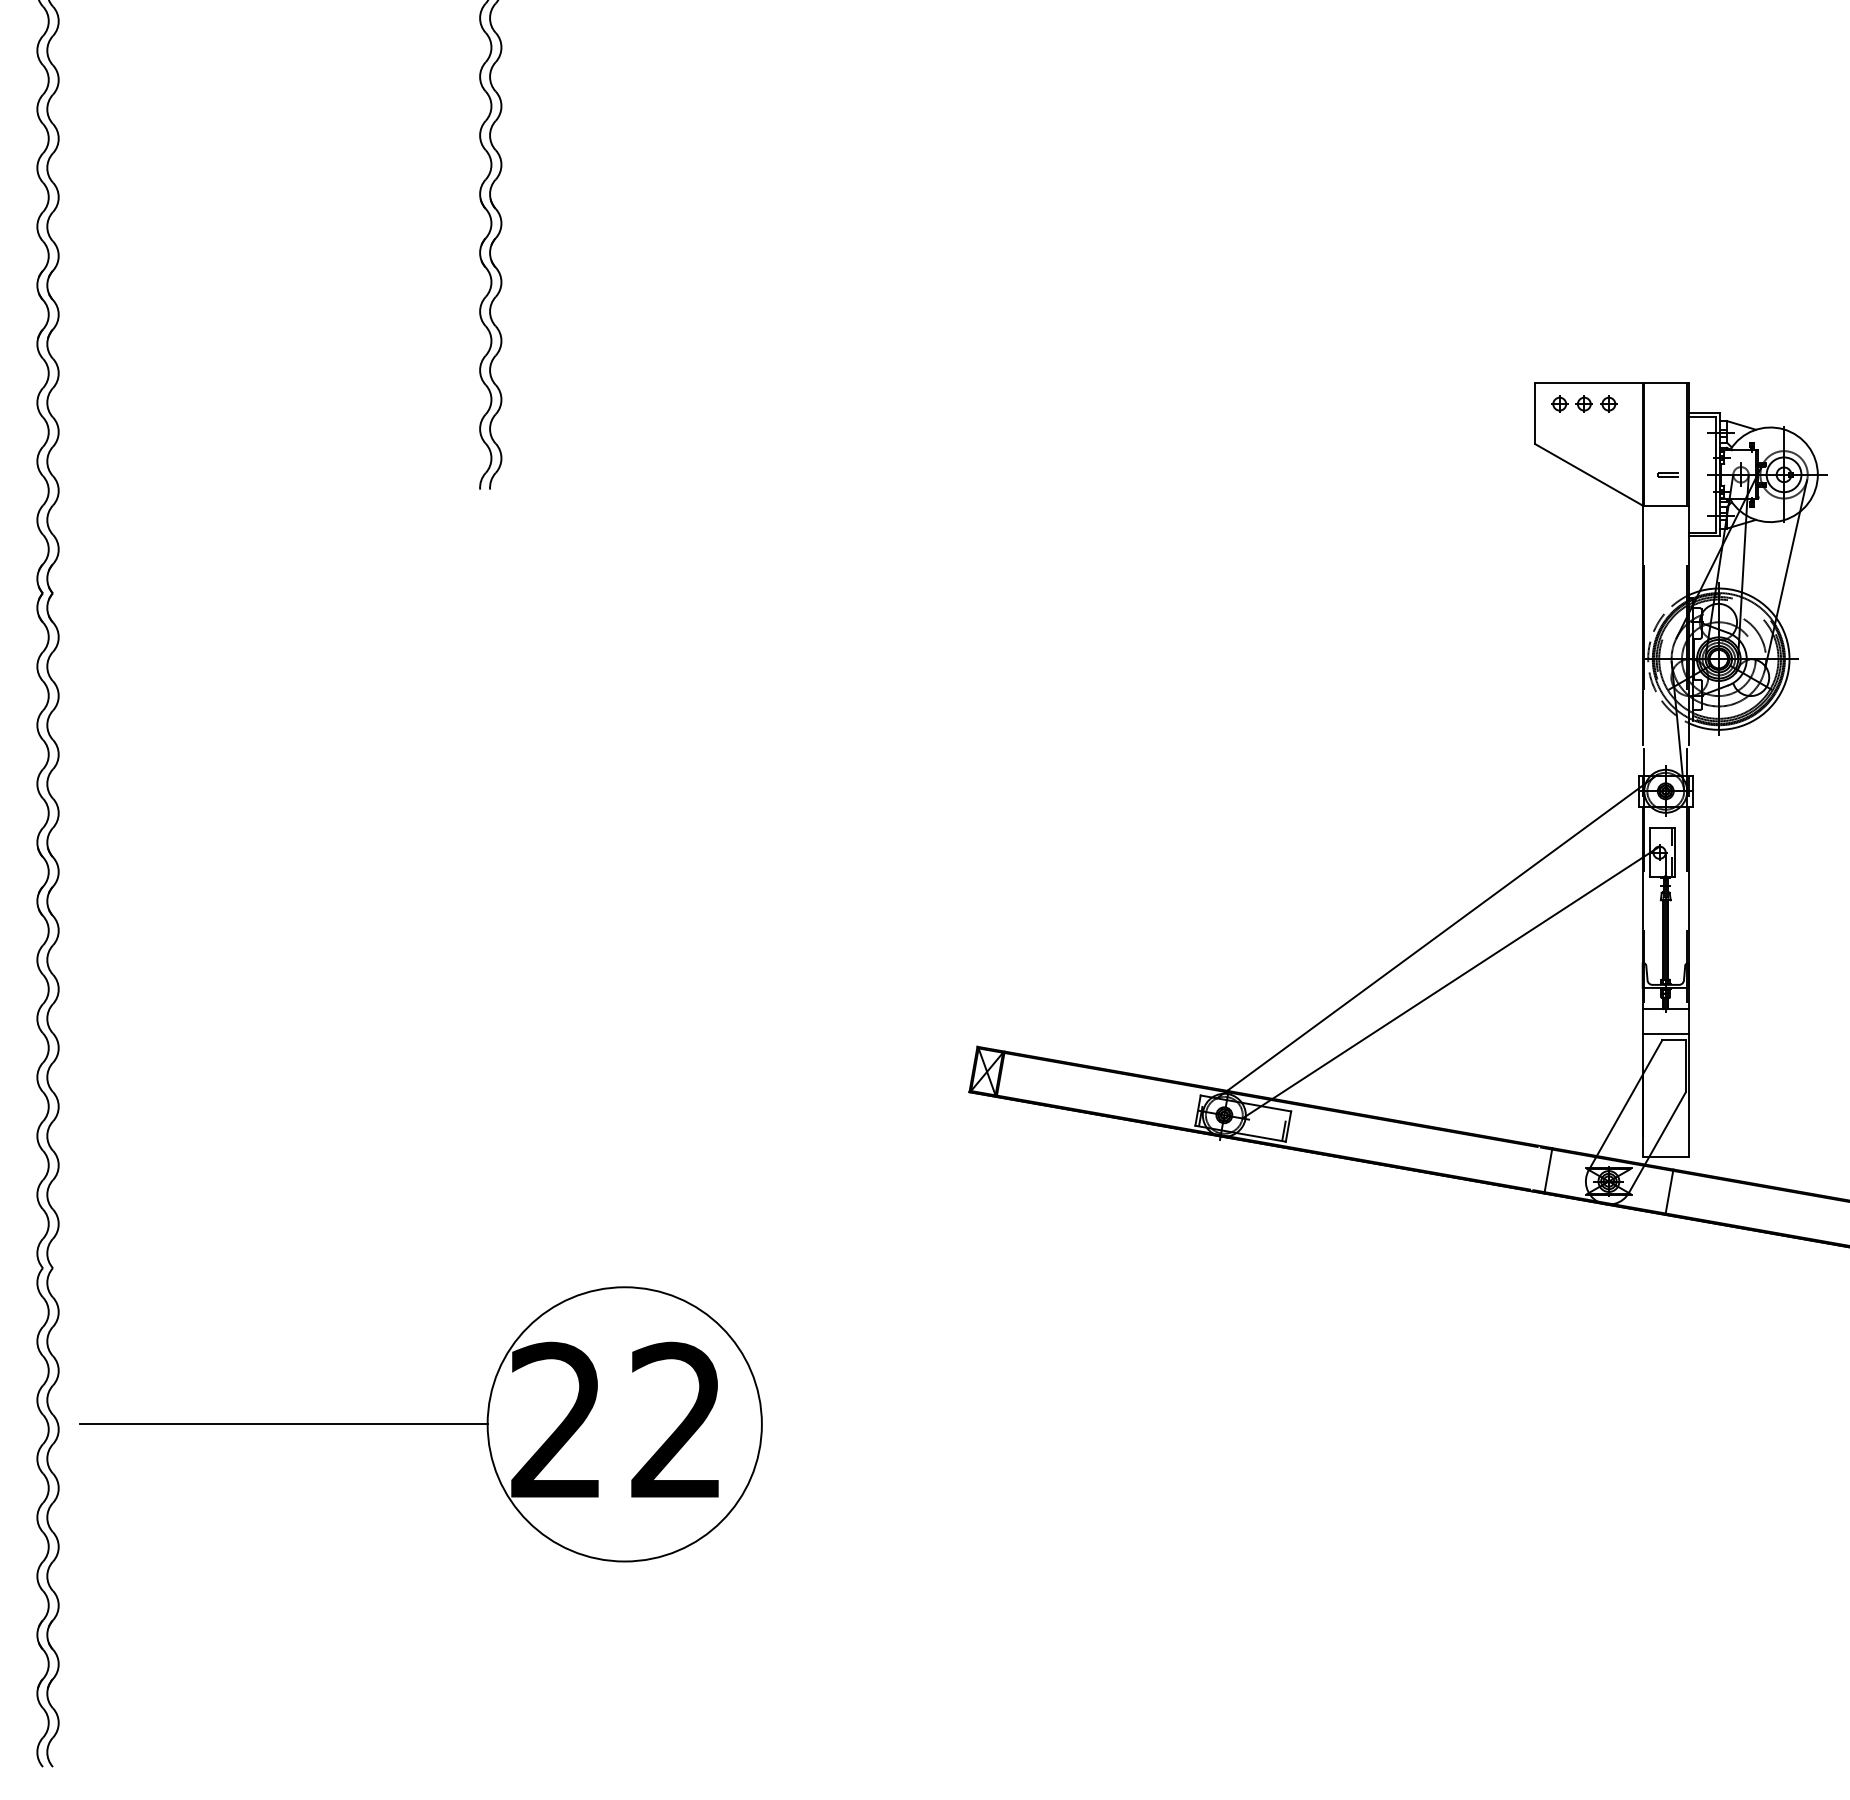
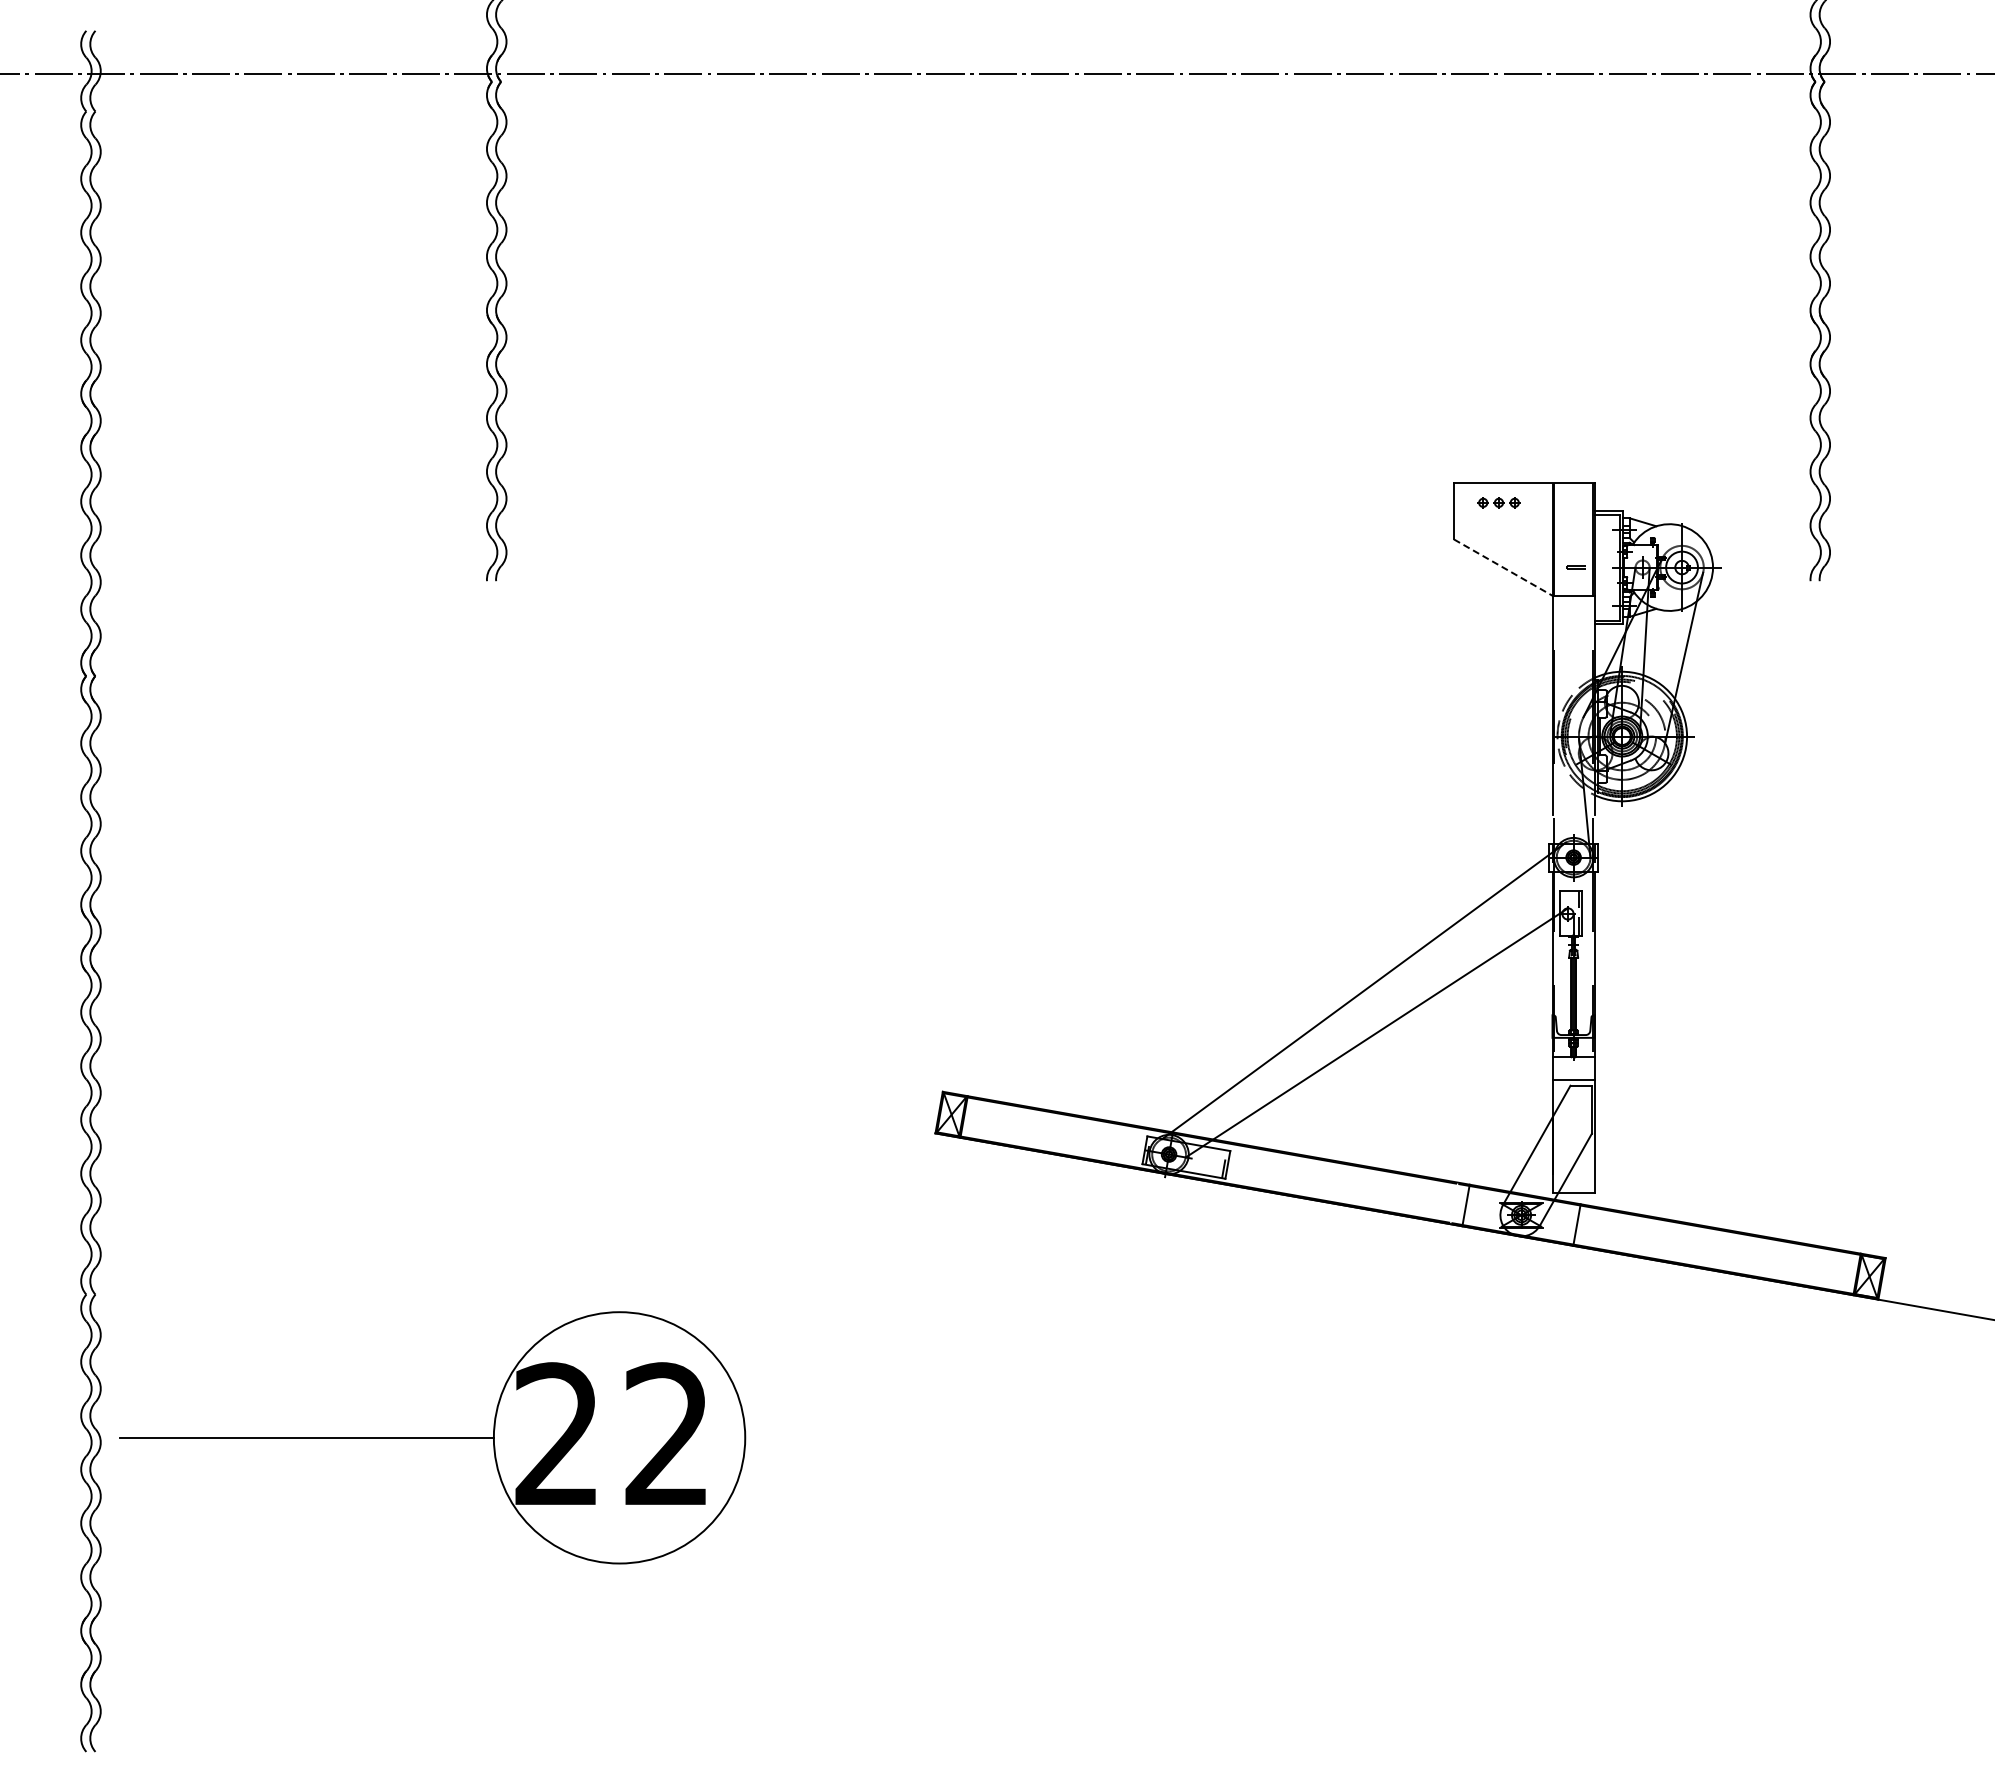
part: (1583, 403) -> (1498, 502), size x0.7
line: (1589, 474) -> (1503, 567), solid -> dashed

